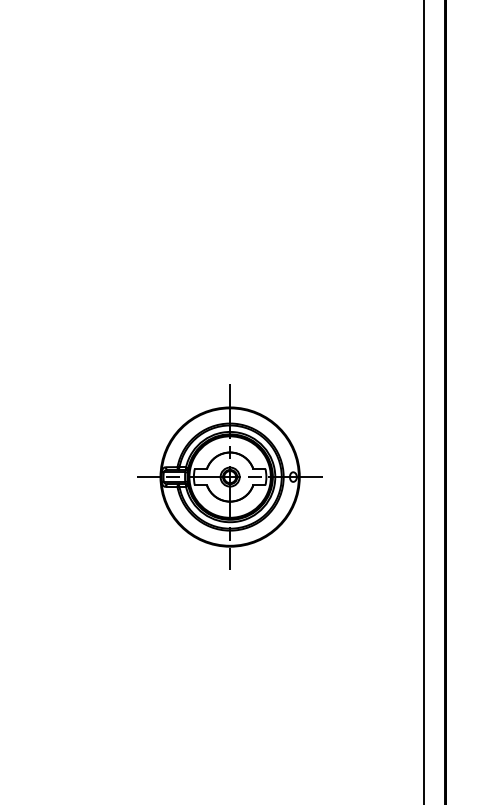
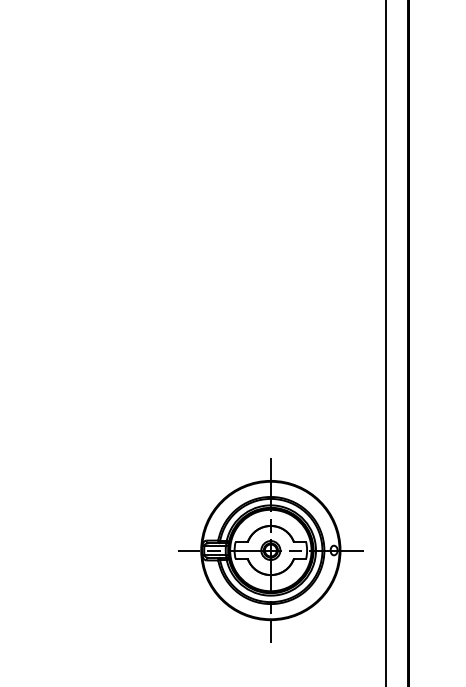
part: (229, 476) -> (270, 549), moved

